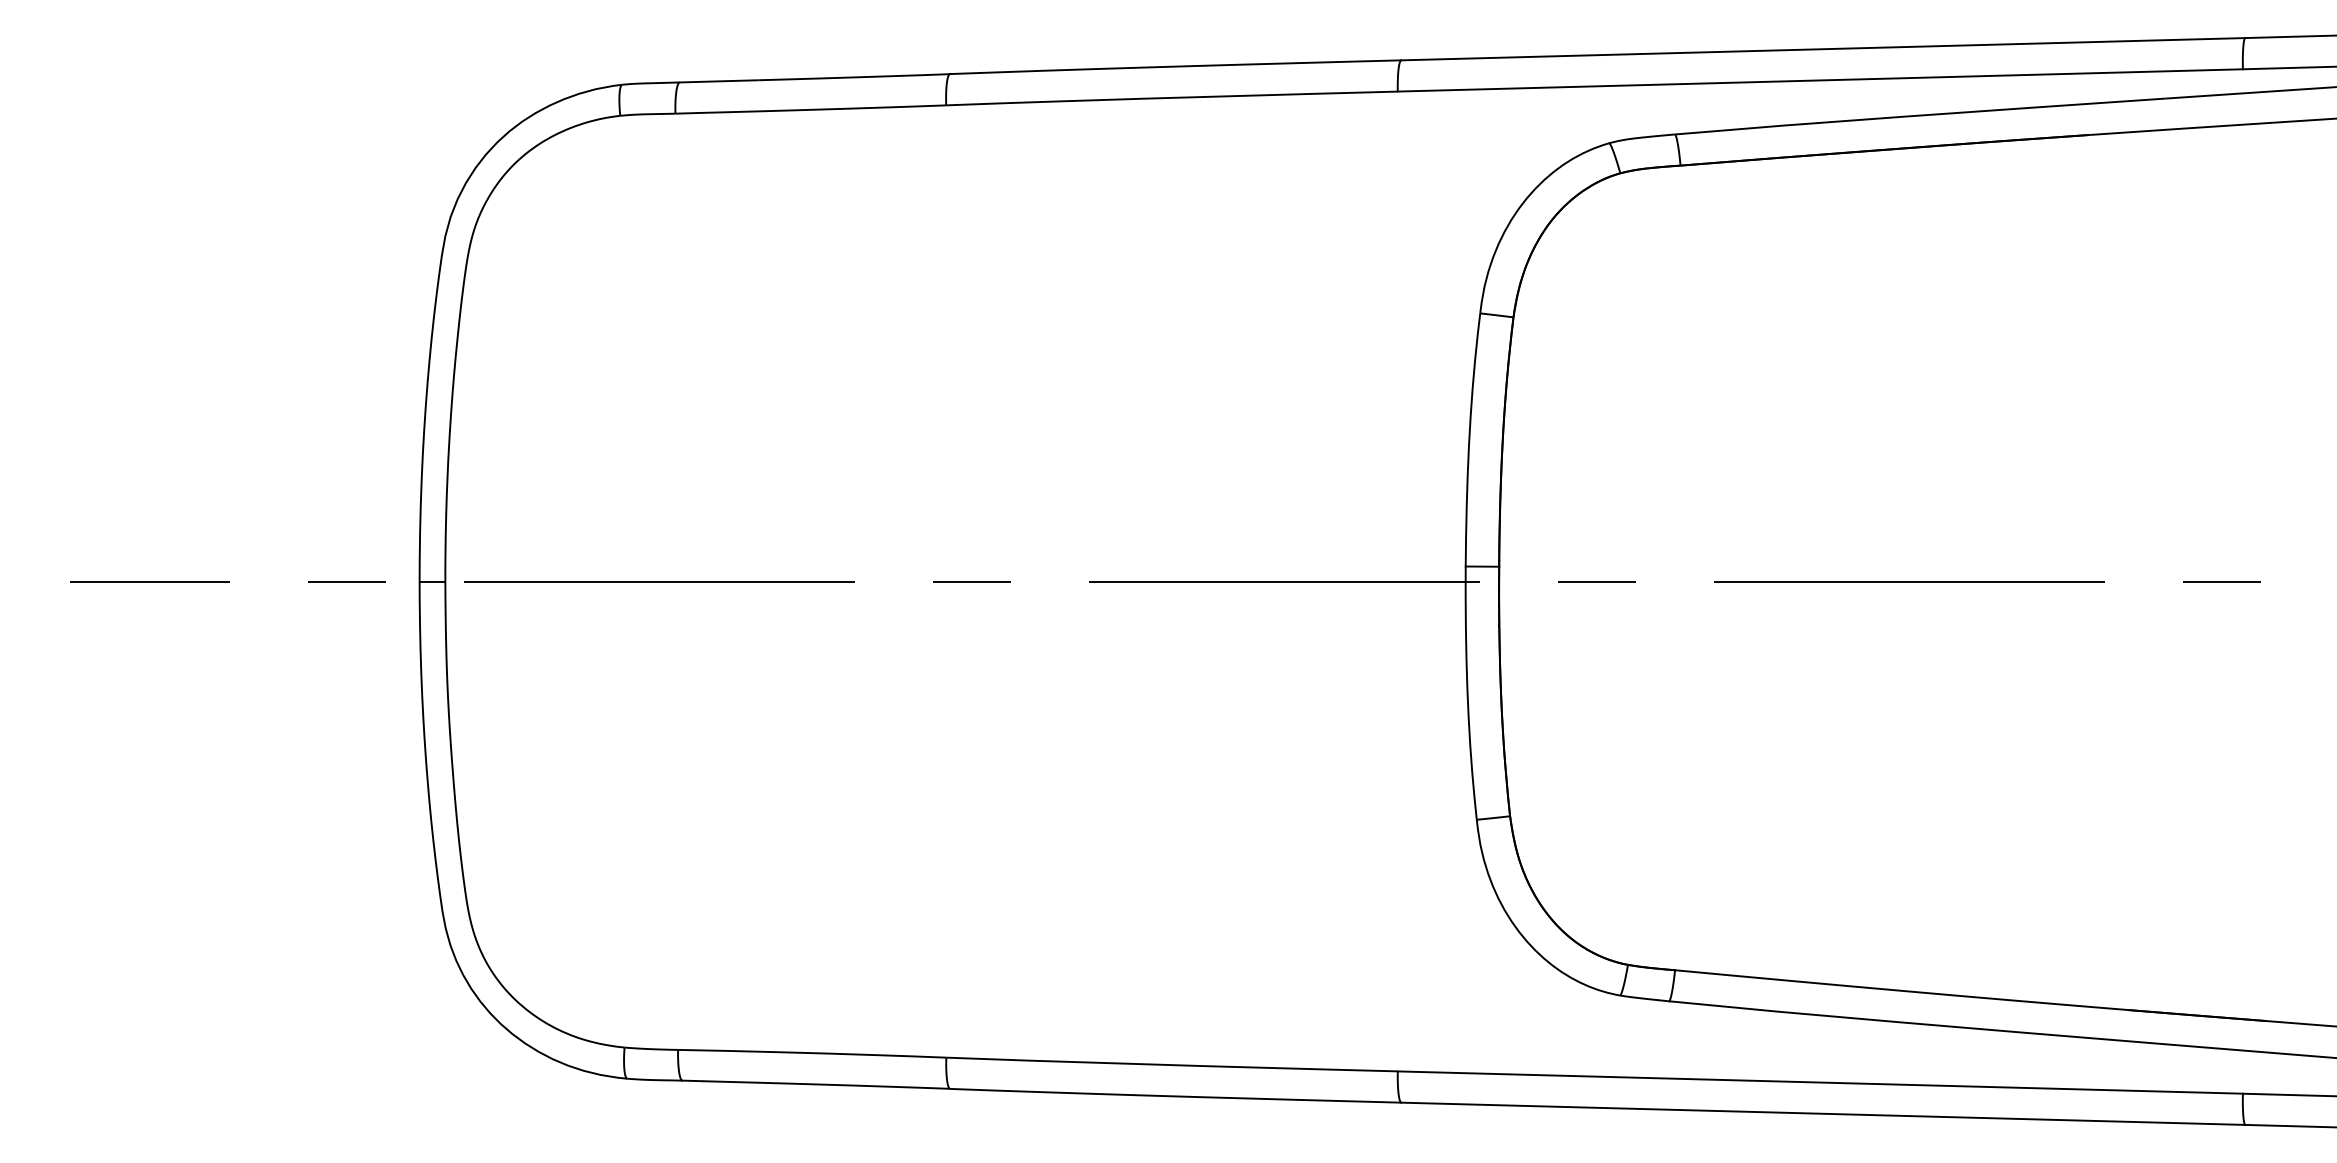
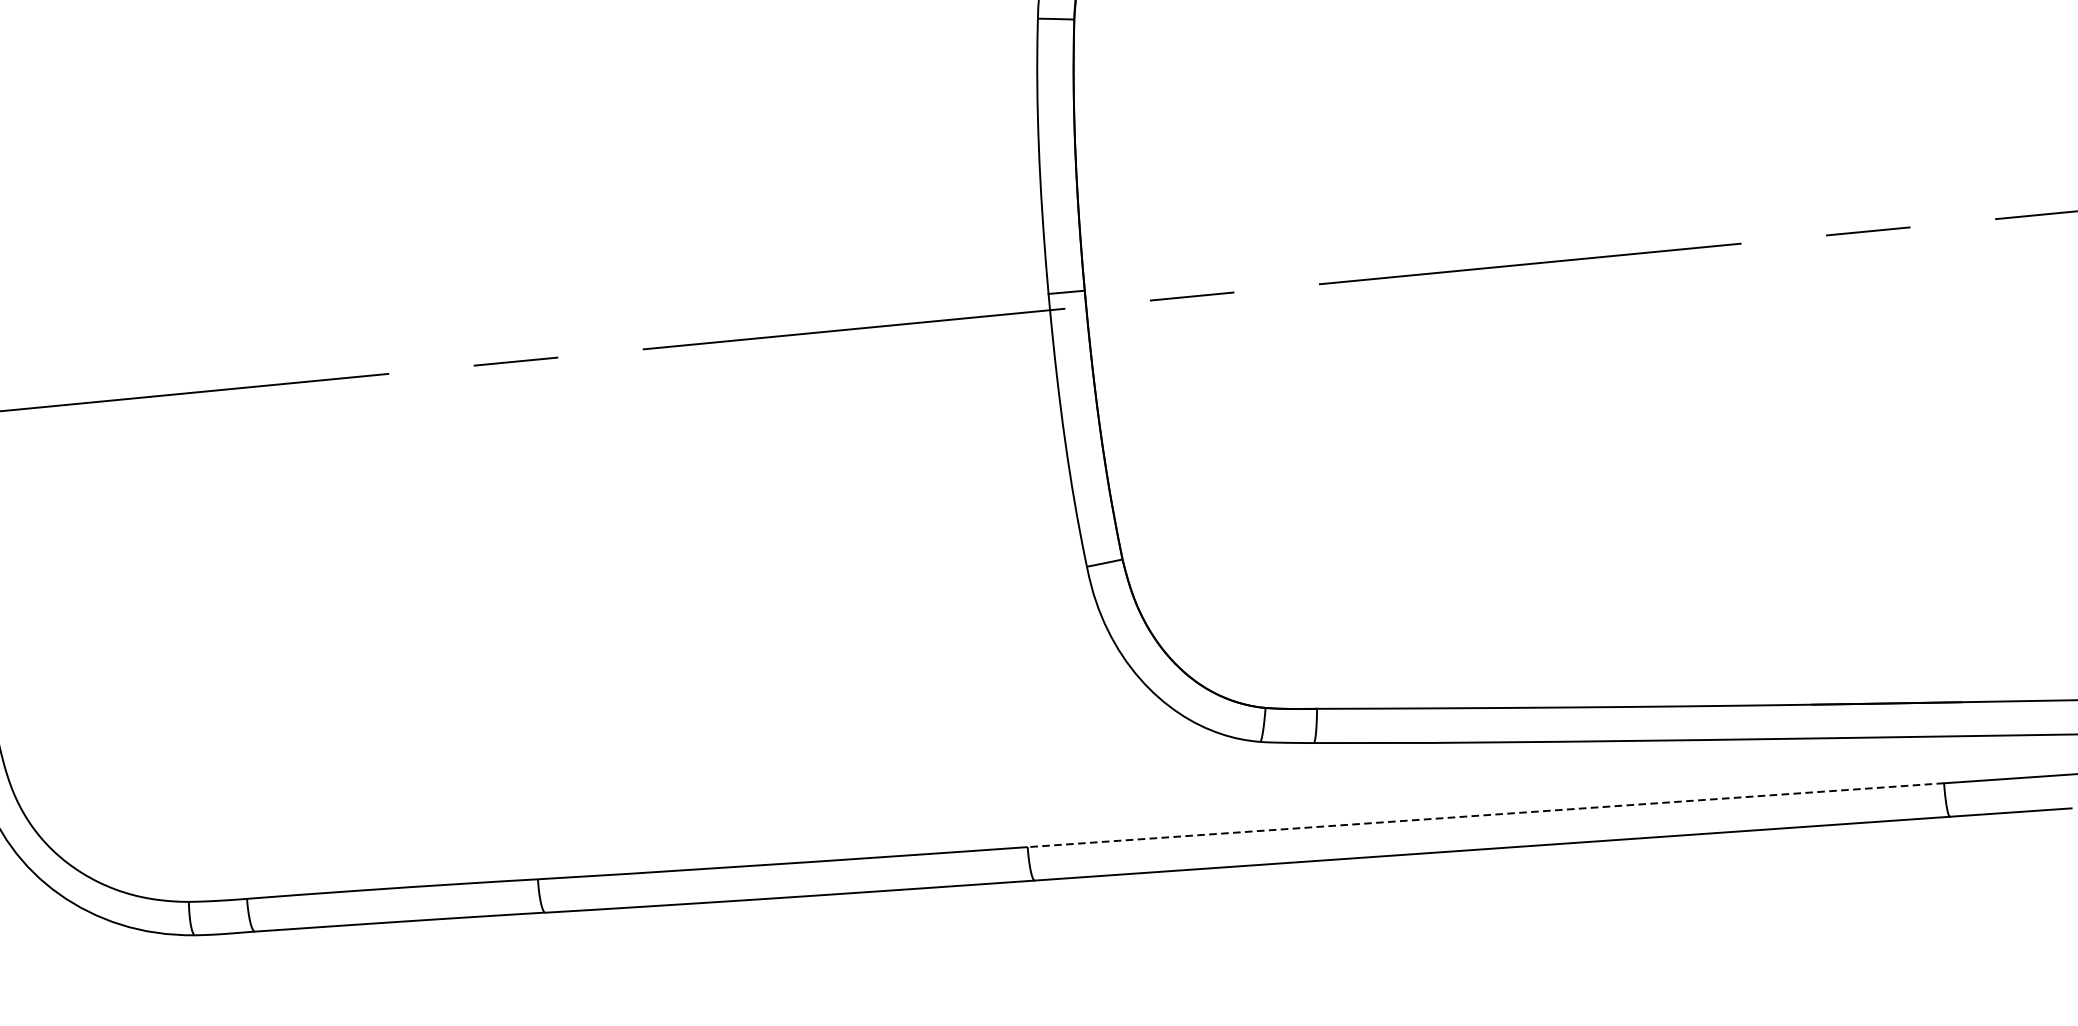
line: (1820, 1082) -> (1486, 815), solid -> dashed

